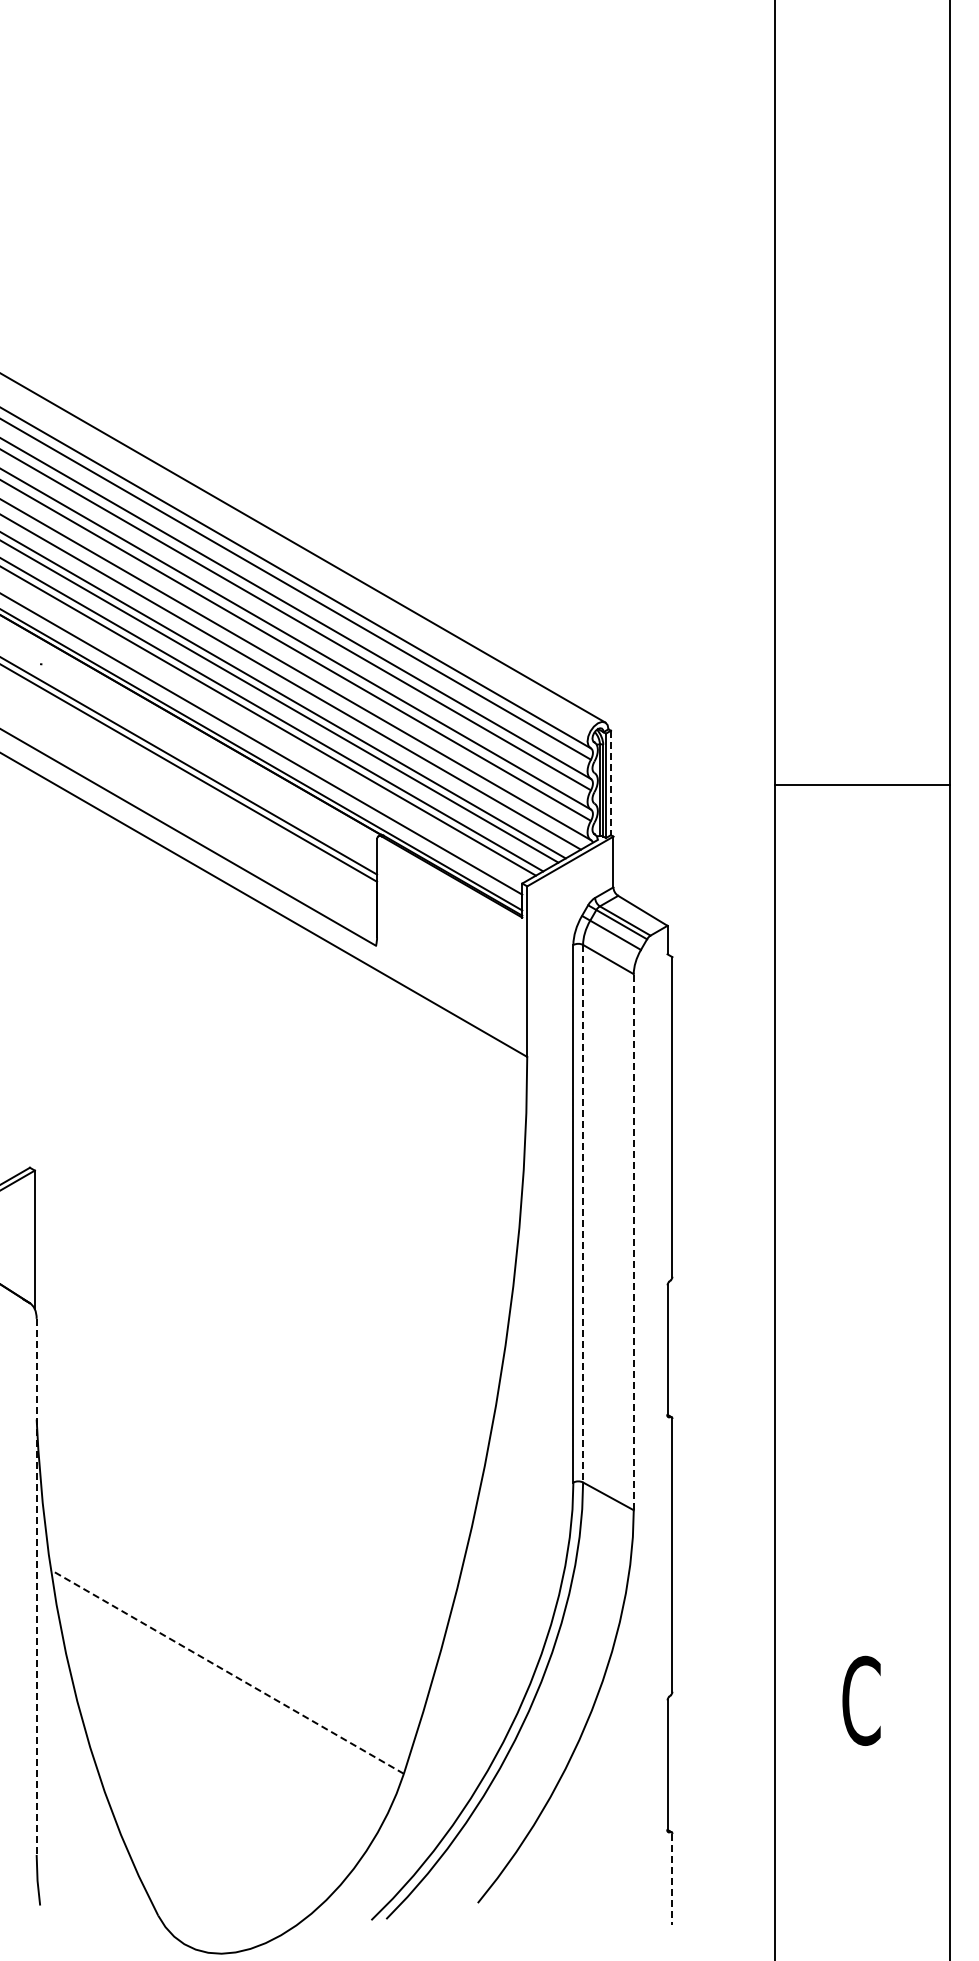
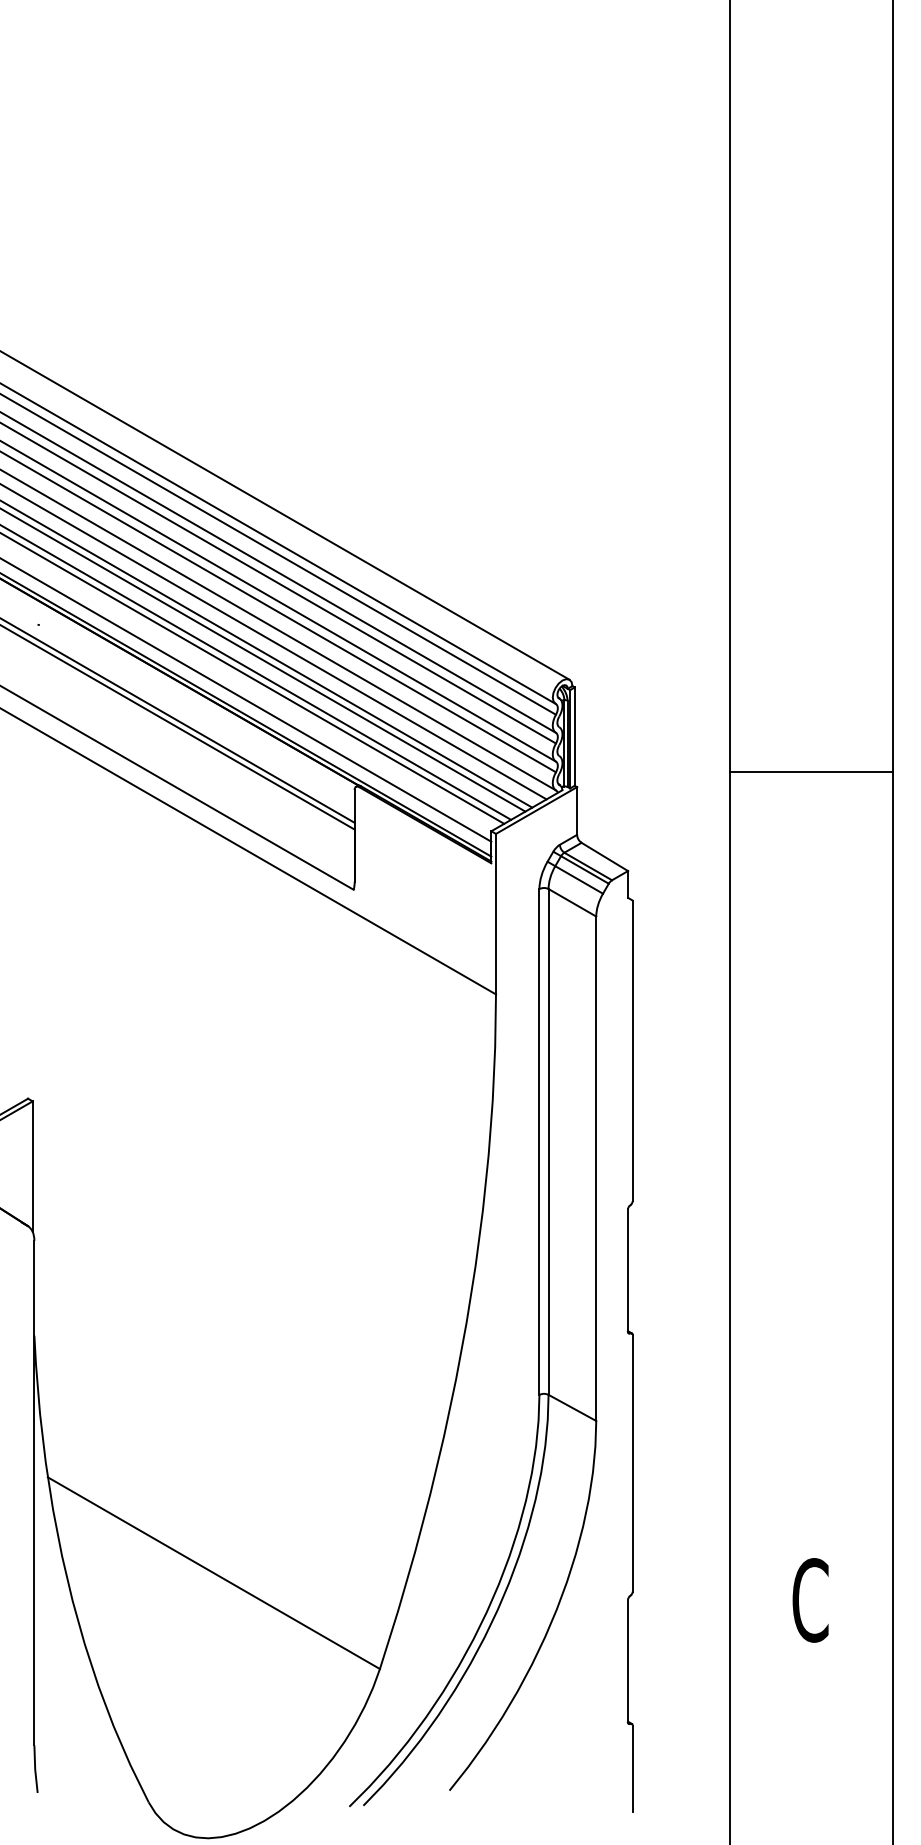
line: (610, 783) -> (574, 737), dashed -> solid
line: (862, 784) -> (811, 771), moved
line: (583, 1213) -> (548, 1141), dashed -> solid
line: (633, 1241) -> (596, 1168), dashed -> solid
line: (36, 1587) -> (34, 1493), dashed -> solid
line: (227, 1671) -> (213, 1572), dashed -> solid
line: (672, 1879) -> (632, 1768), dashed -> solid

